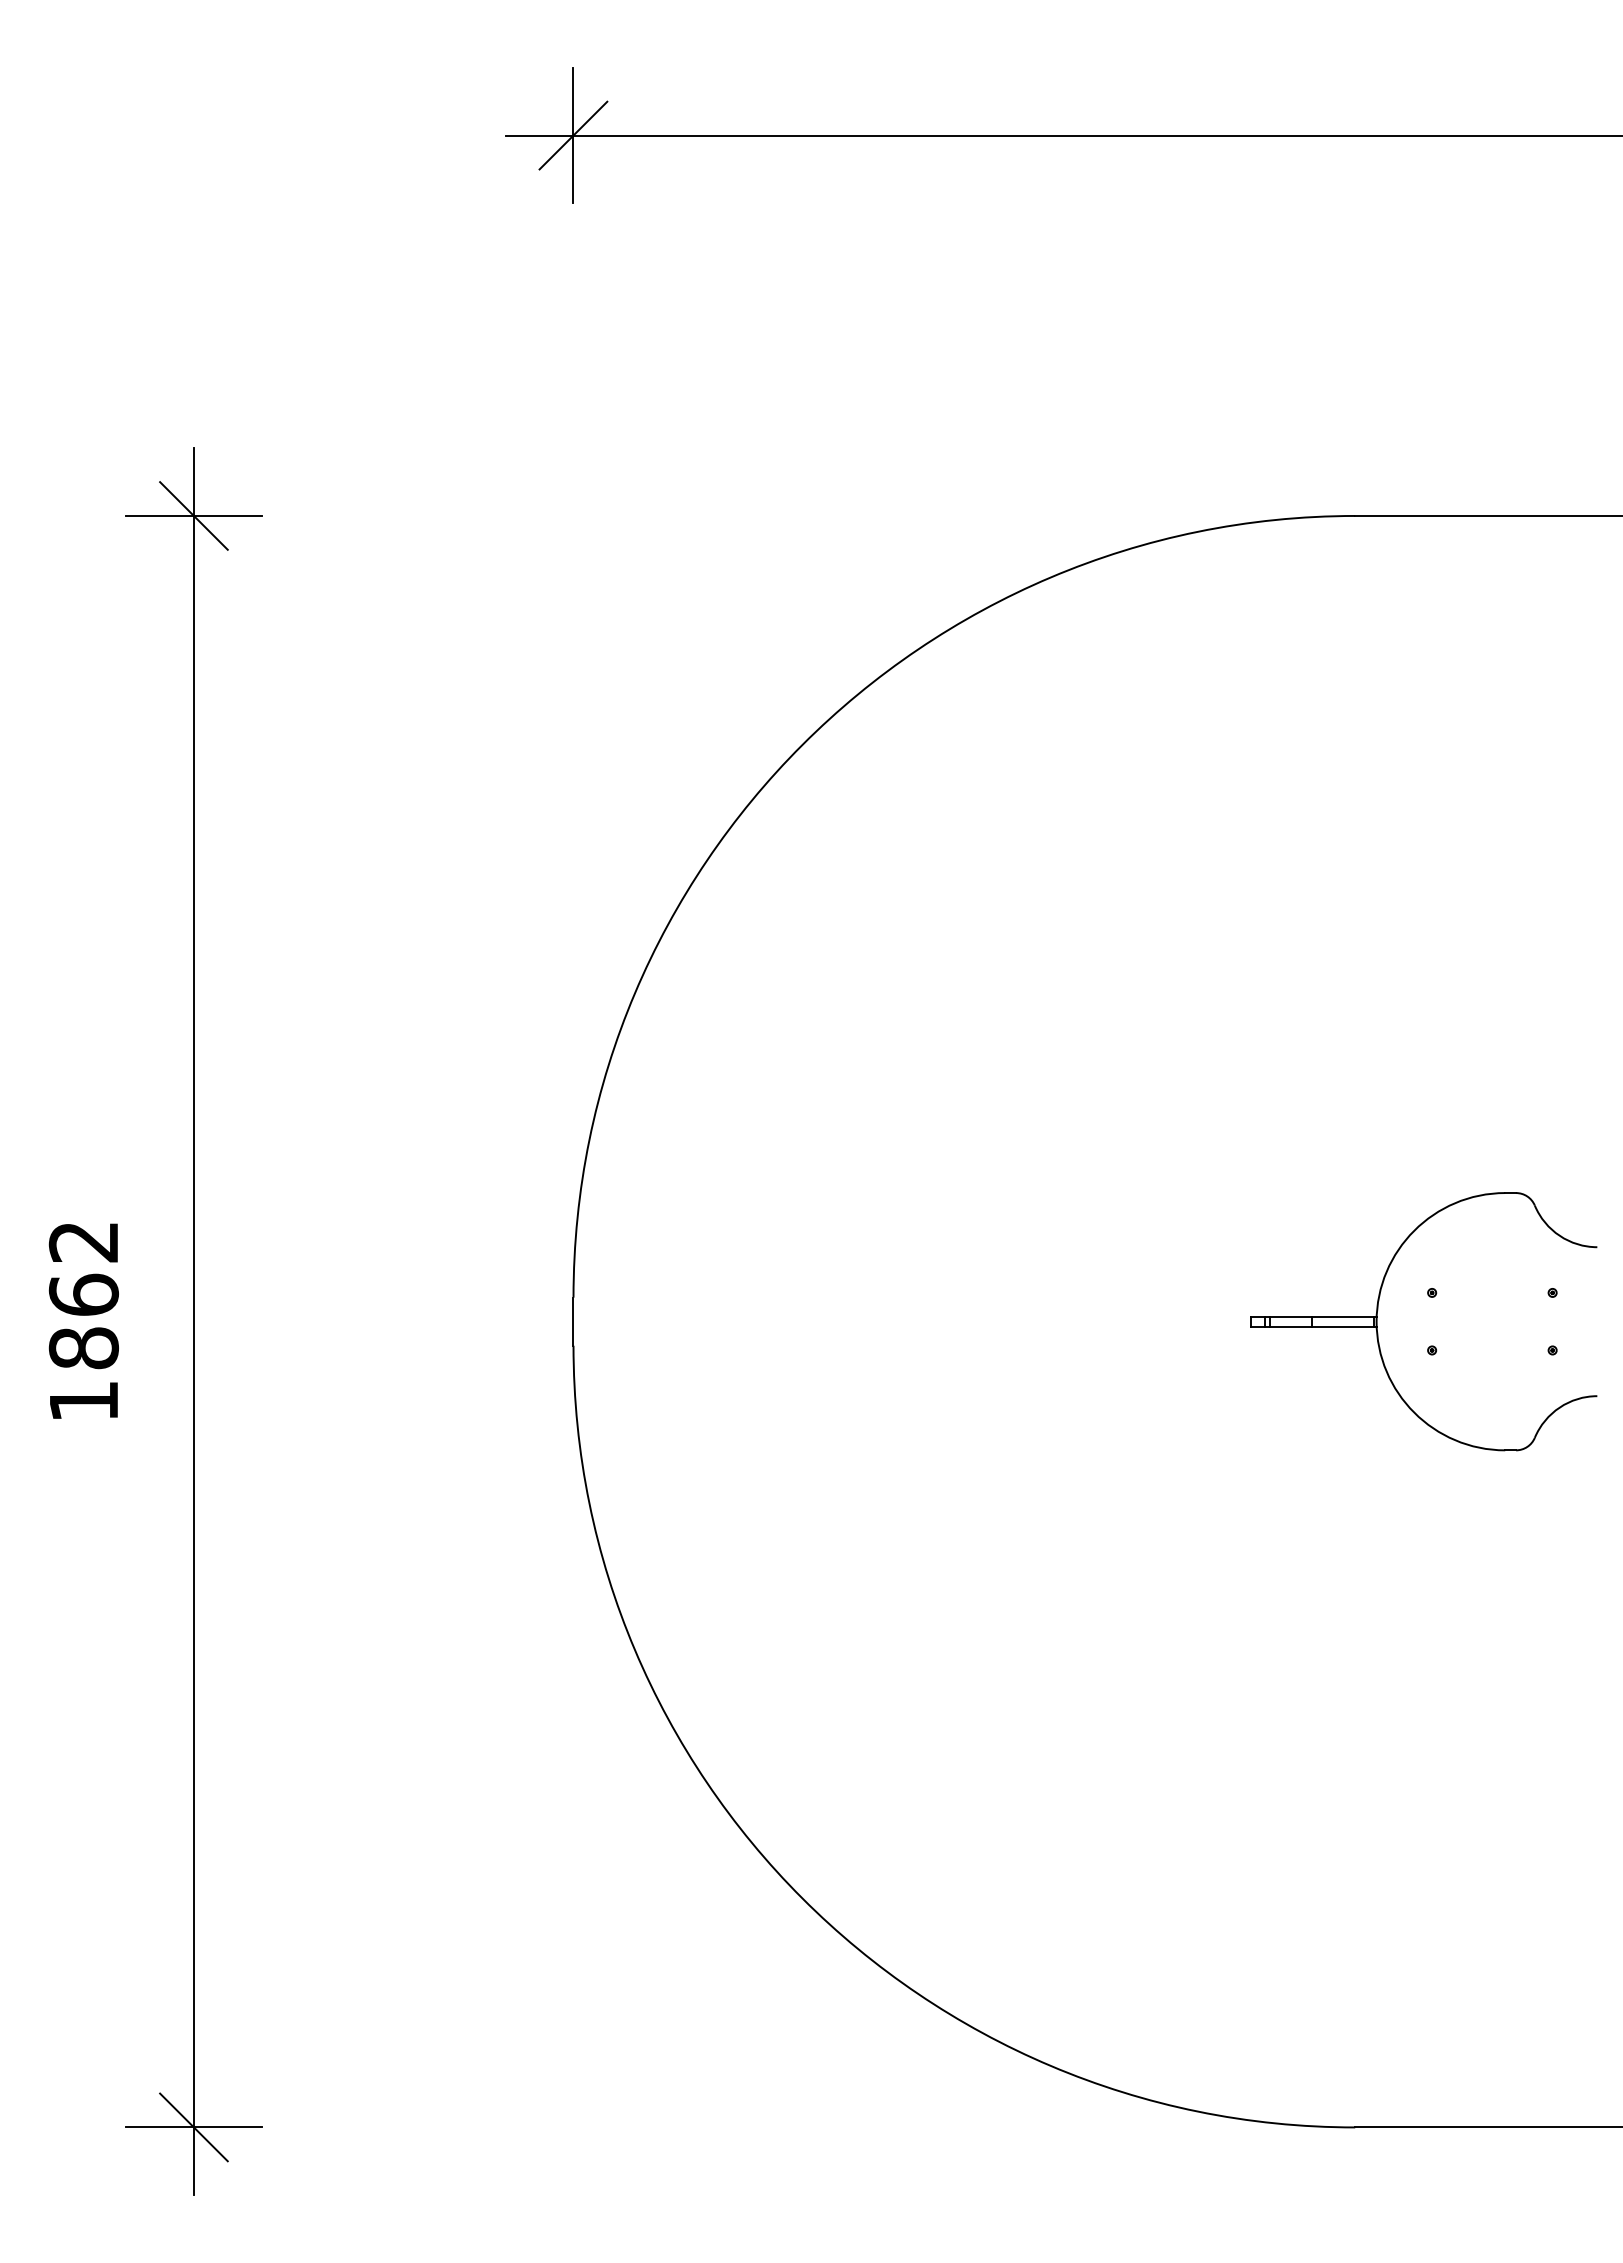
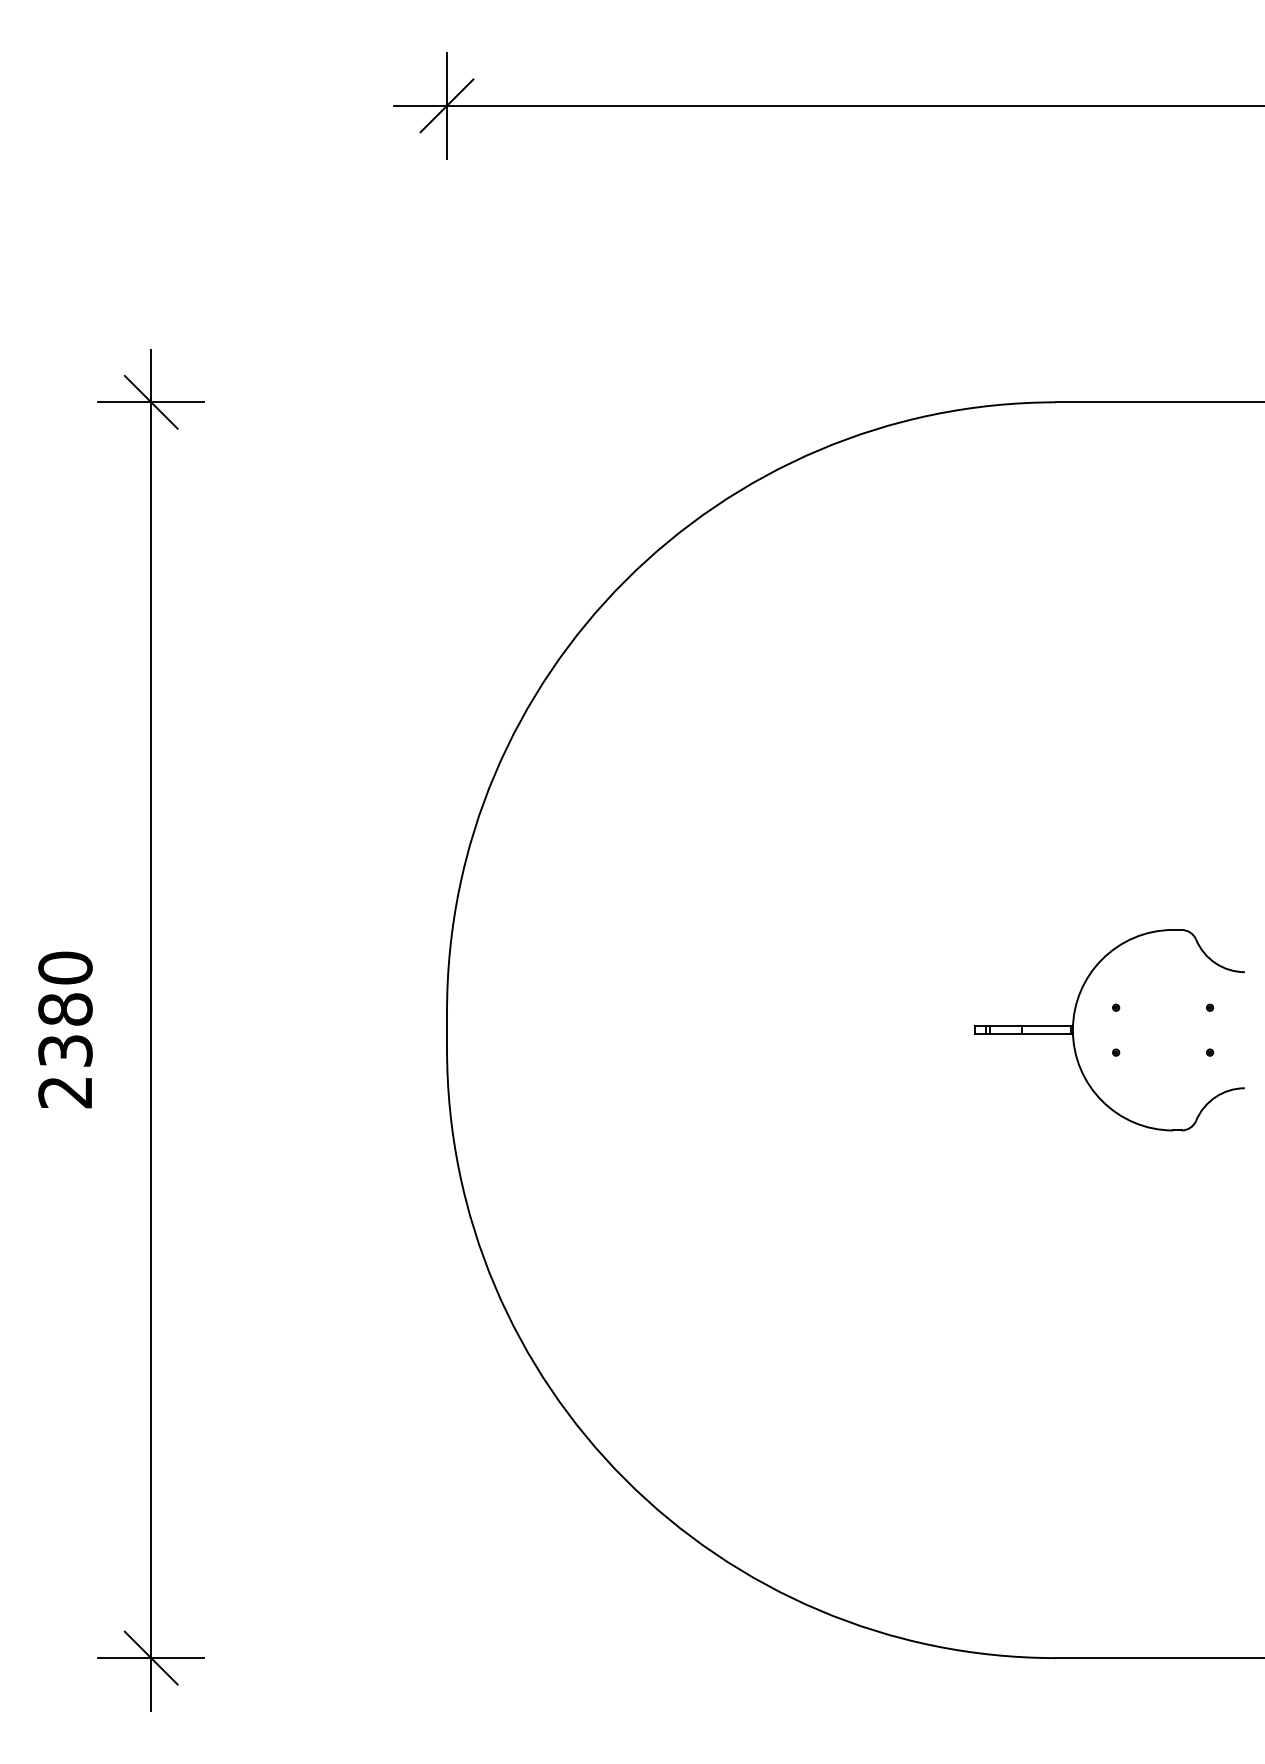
text: (83, 1321) -> (65, 1030), 1862 -> 2380

